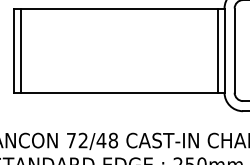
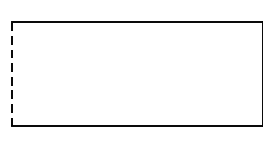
line: (14, 50) -> (12, 74), solid -> dashed
line: (20, 50) -> (19, 74), removed

